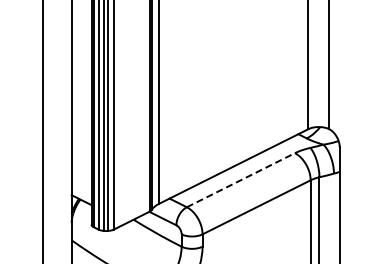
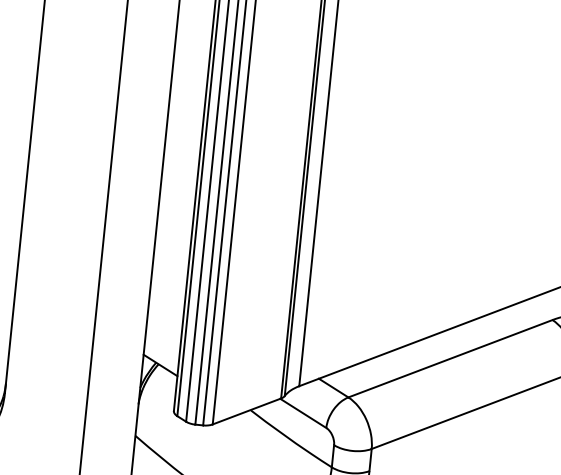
line: (241, 180) -> (451, 359), dashed -> solid

